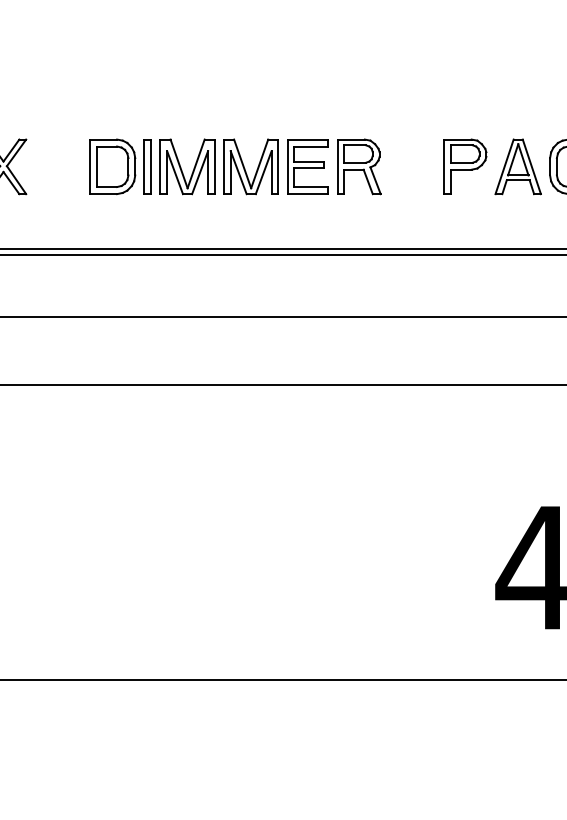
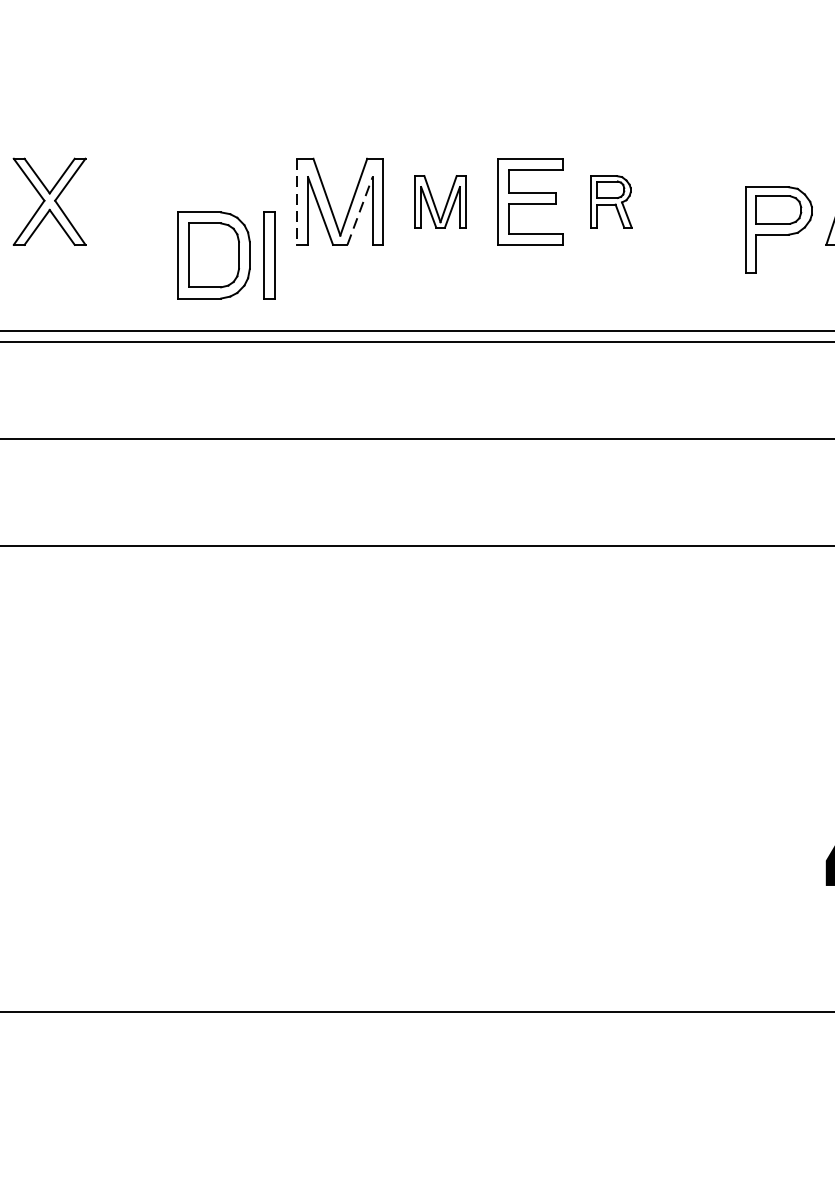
part: (120, 166) -> (226, 254), moved
part: (250, 166) -> (439, 201), size x0.6
part: (359, 166) -> (611, 201), size x0.6
part: (465, 166) -> (778, 229), moved
line: (160, 167) -> (297, 202), solid -> dashed
line: (200, 172) -> (360, 210), solid -> dashed

